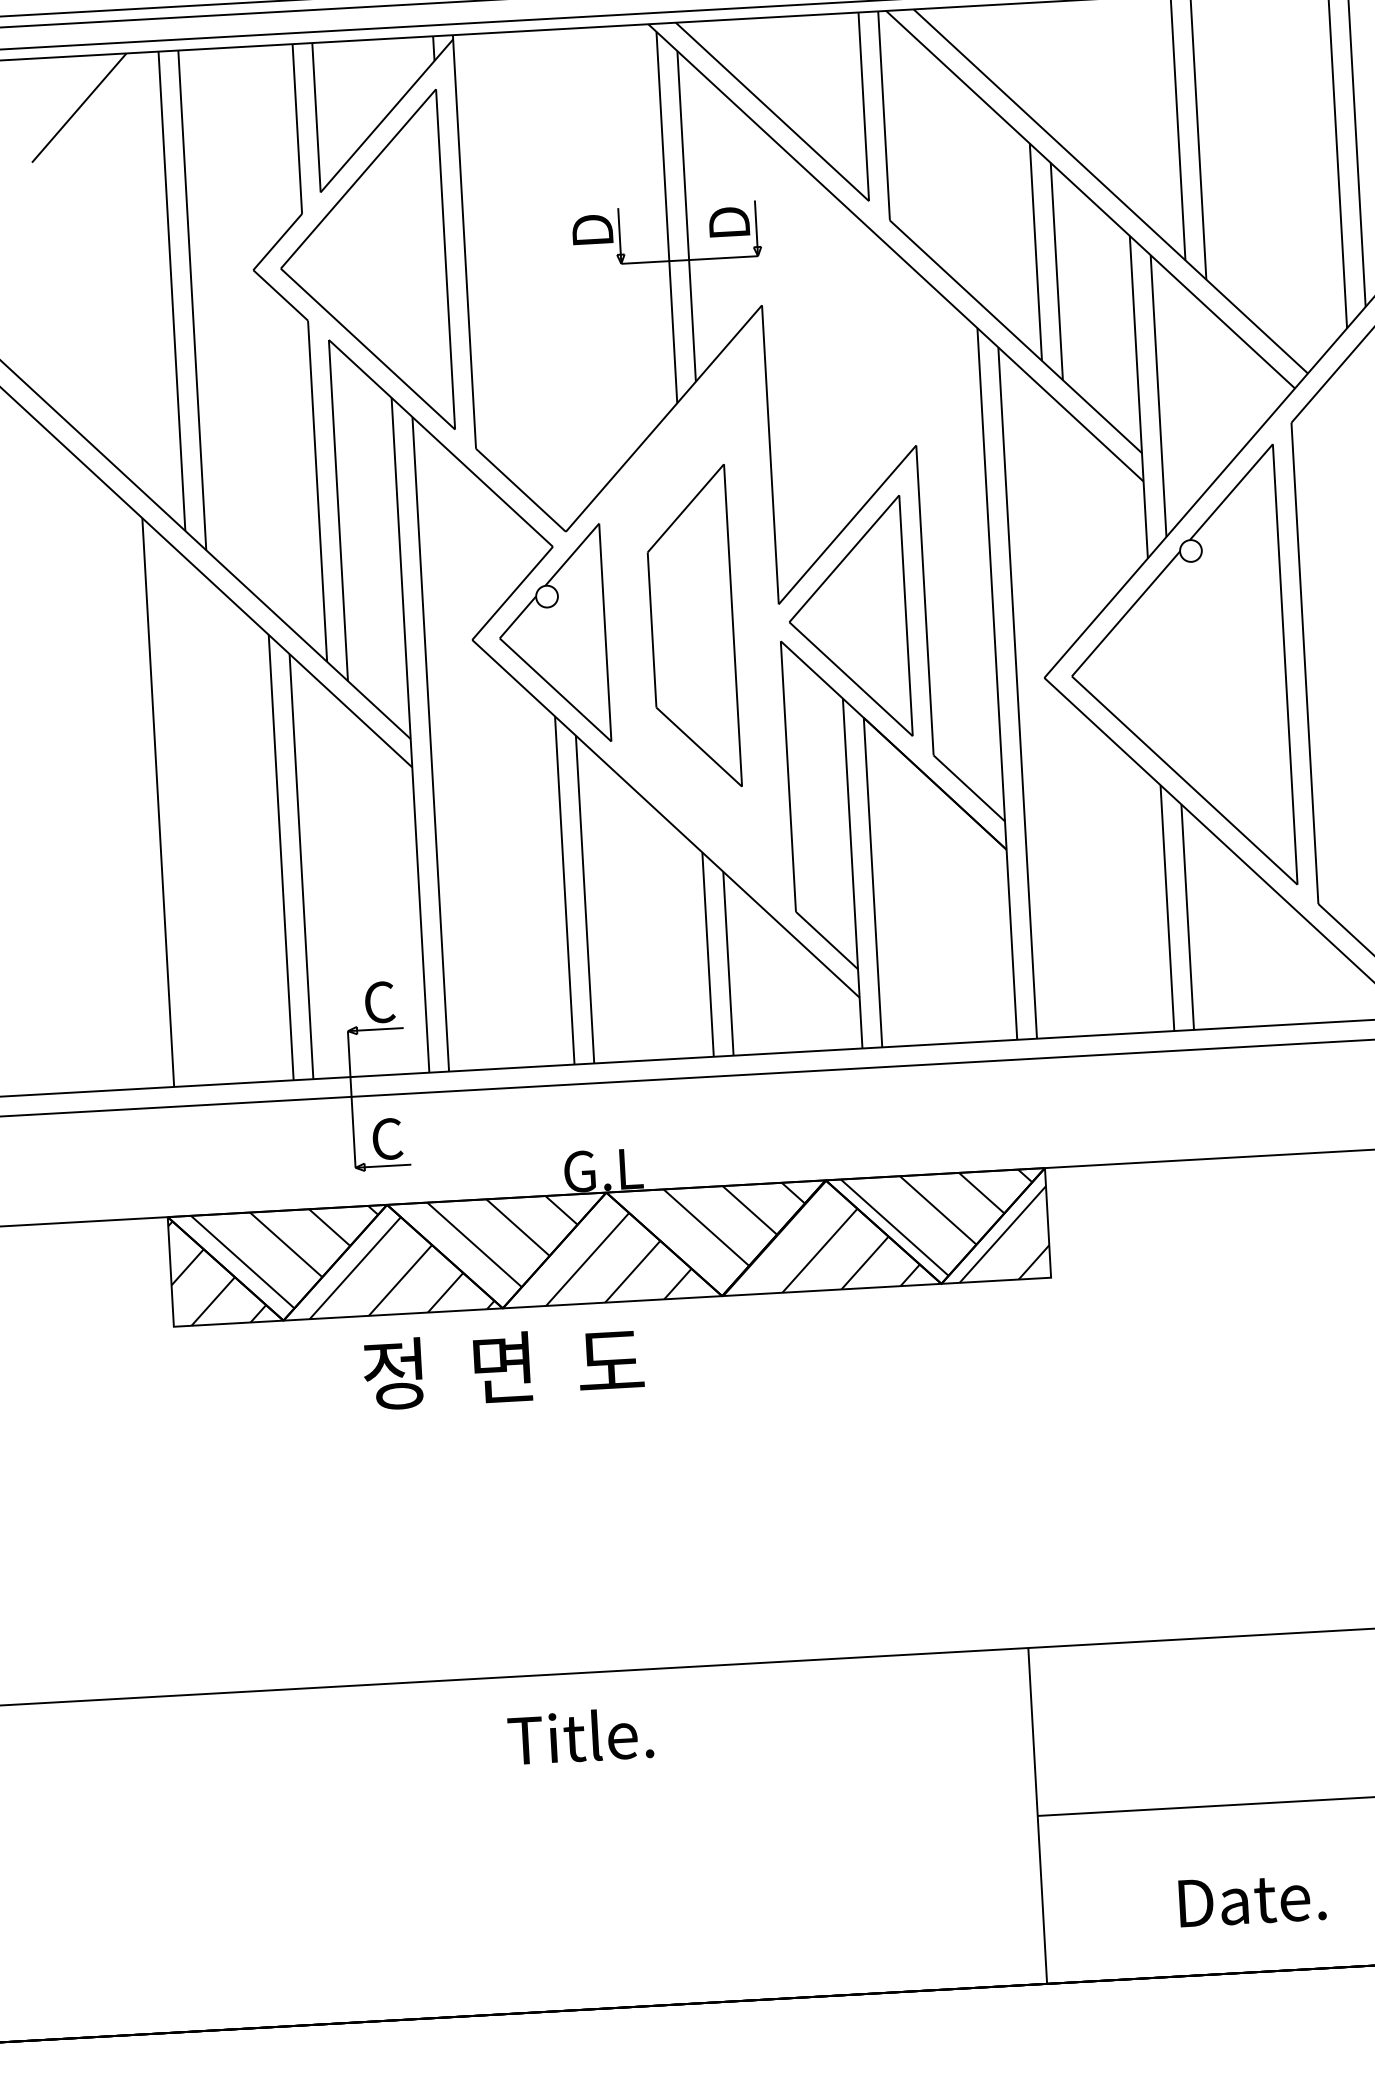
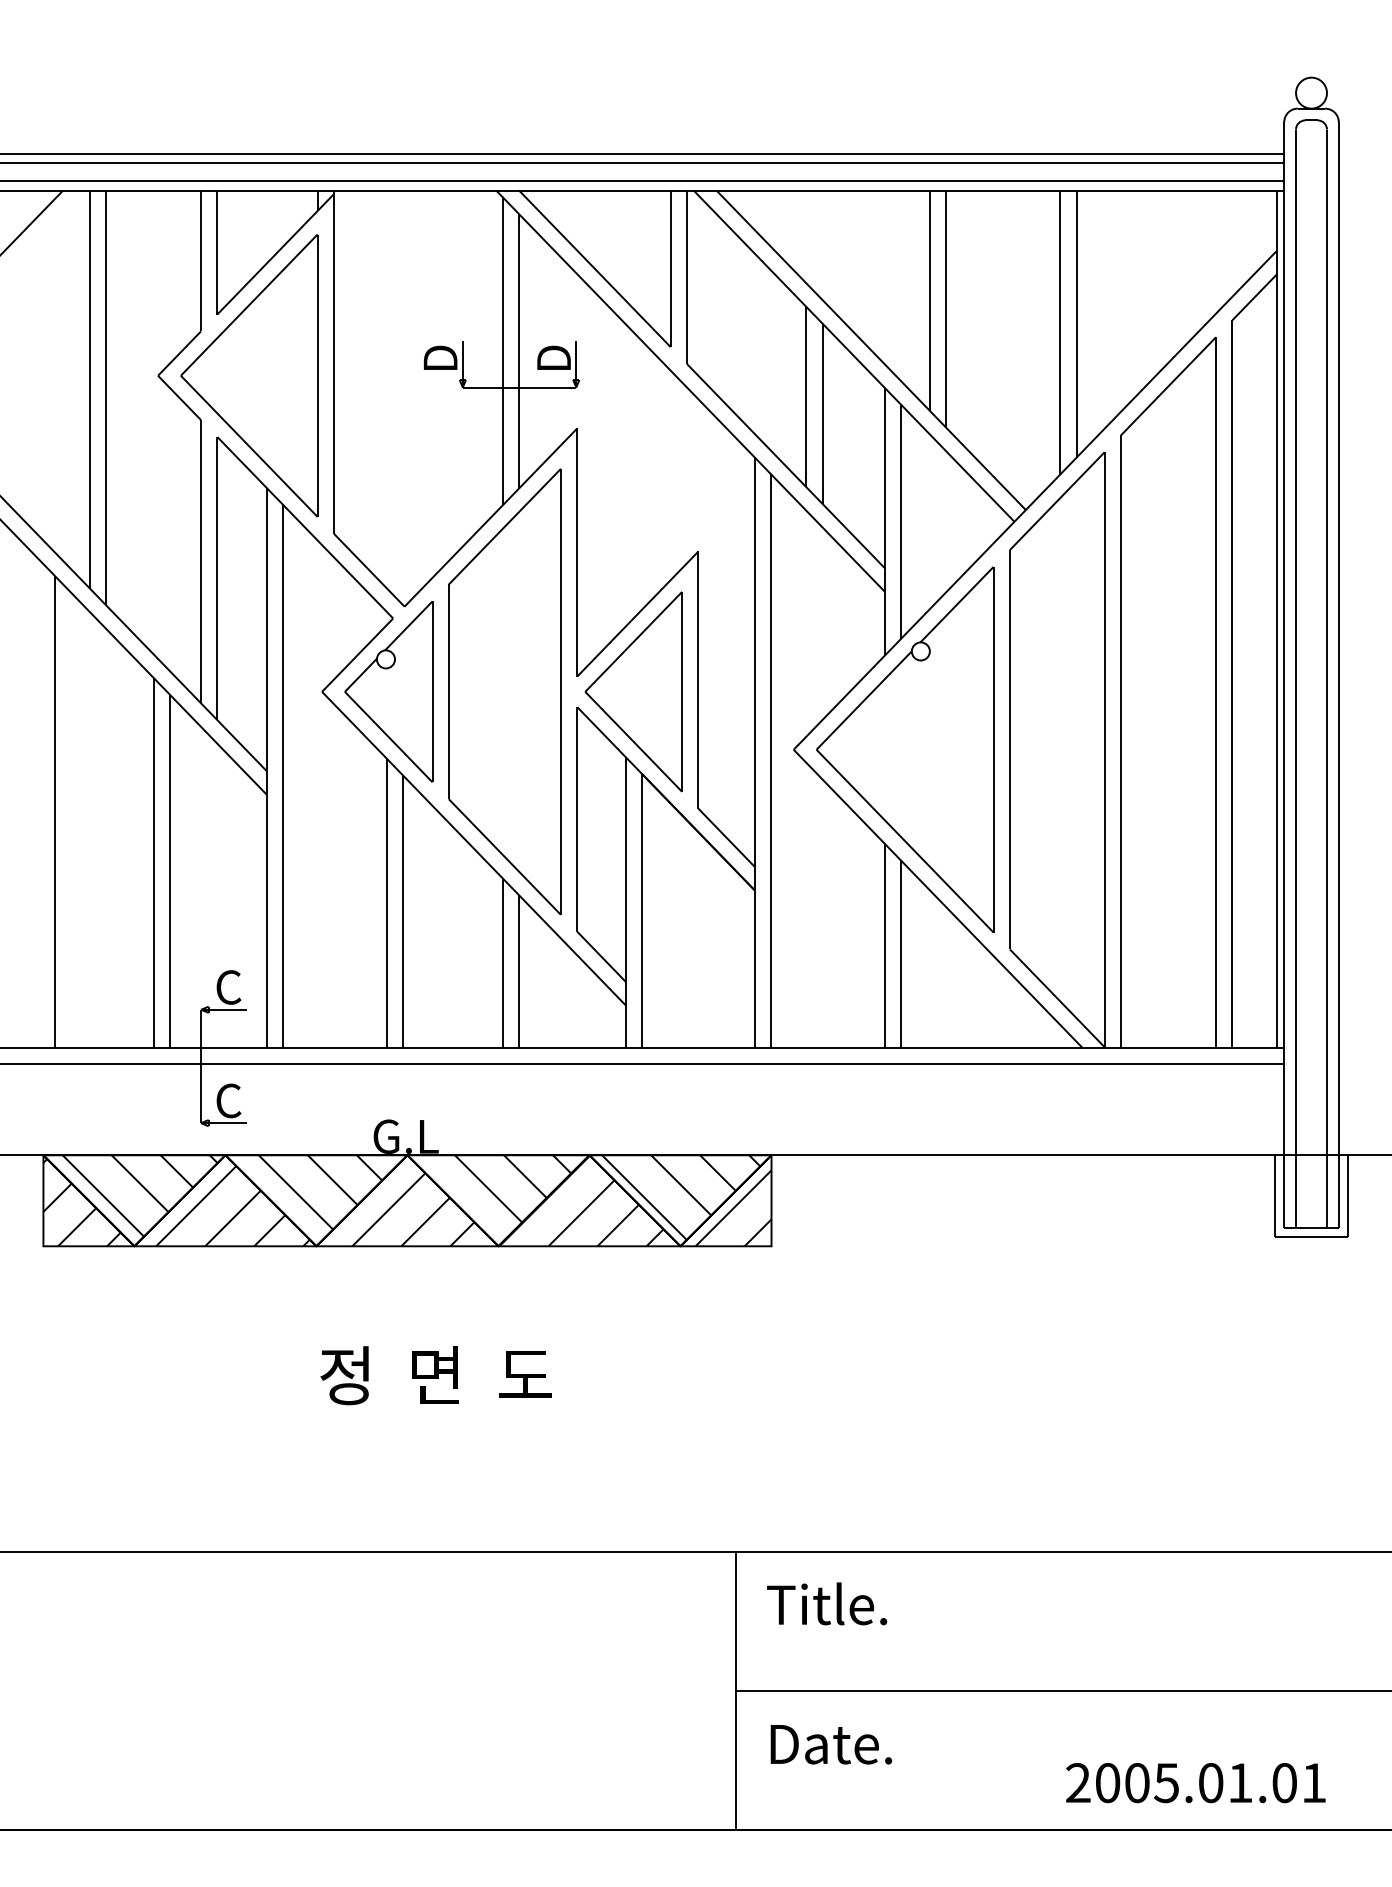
part: (692, 627) -> (504, 691), size x1.67
text: (502, 1367) -> (435, 1375), moved
text: (581, 1735) -> (827, 1603), moved
text: (1252, 1899) -> (831, 1744), moved

